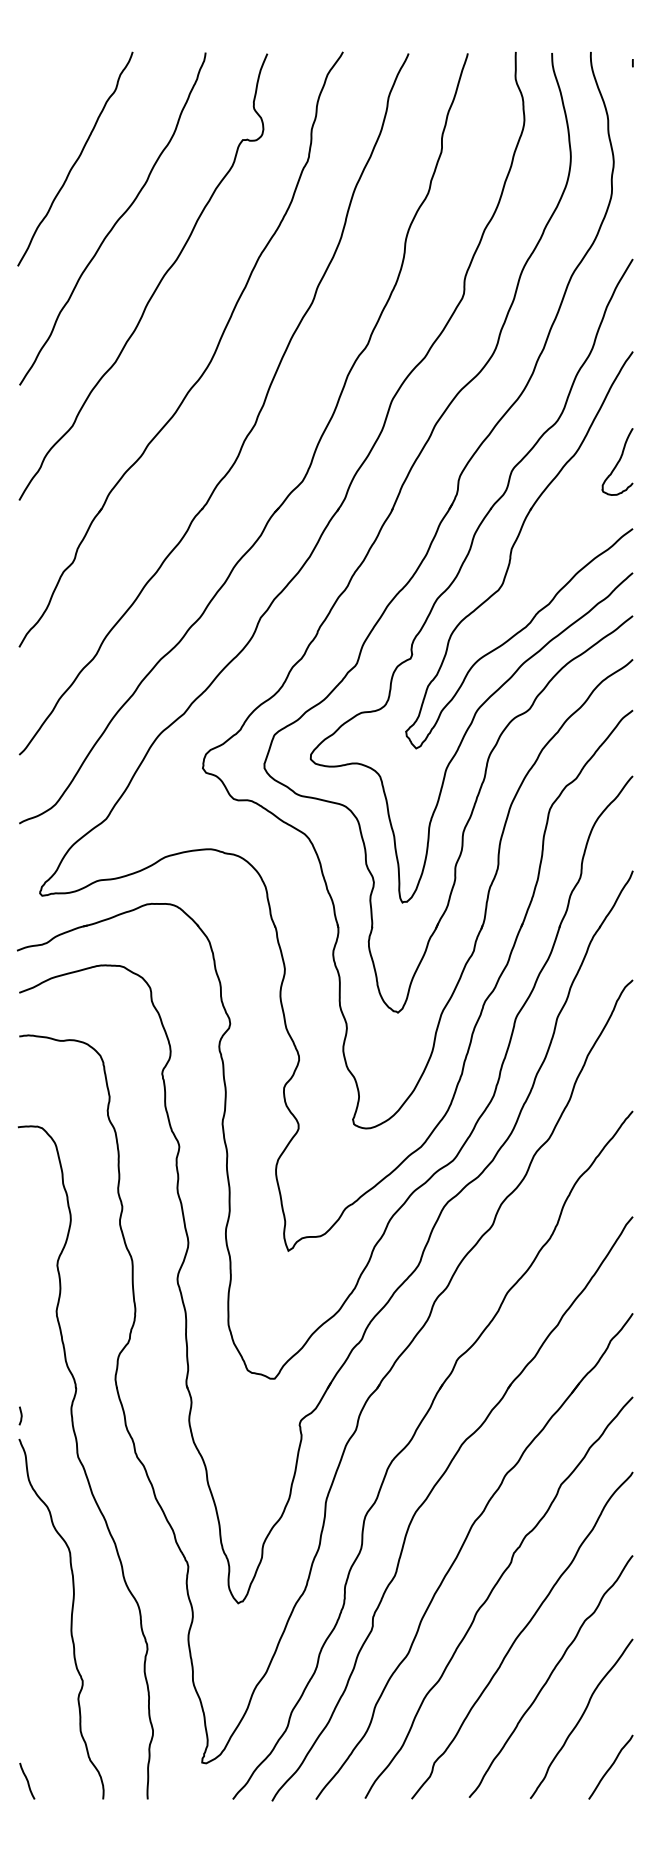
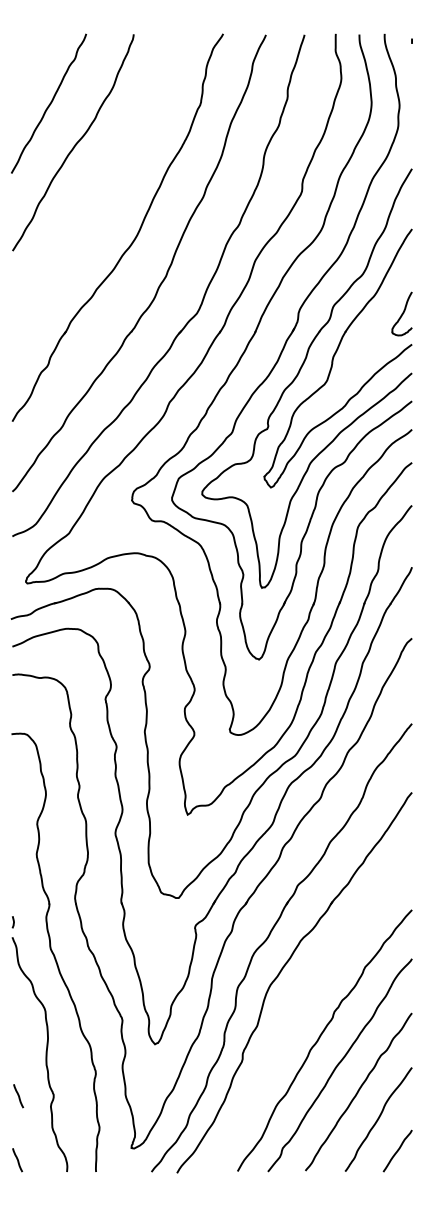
curve: (157, 283) -> (102, 184), removed
curve: (616, 461) -> (401, 313), moved
part: (461, 1551) -> (300, 1010), removed
line: (28, 1683) -> (18, 1096), added

